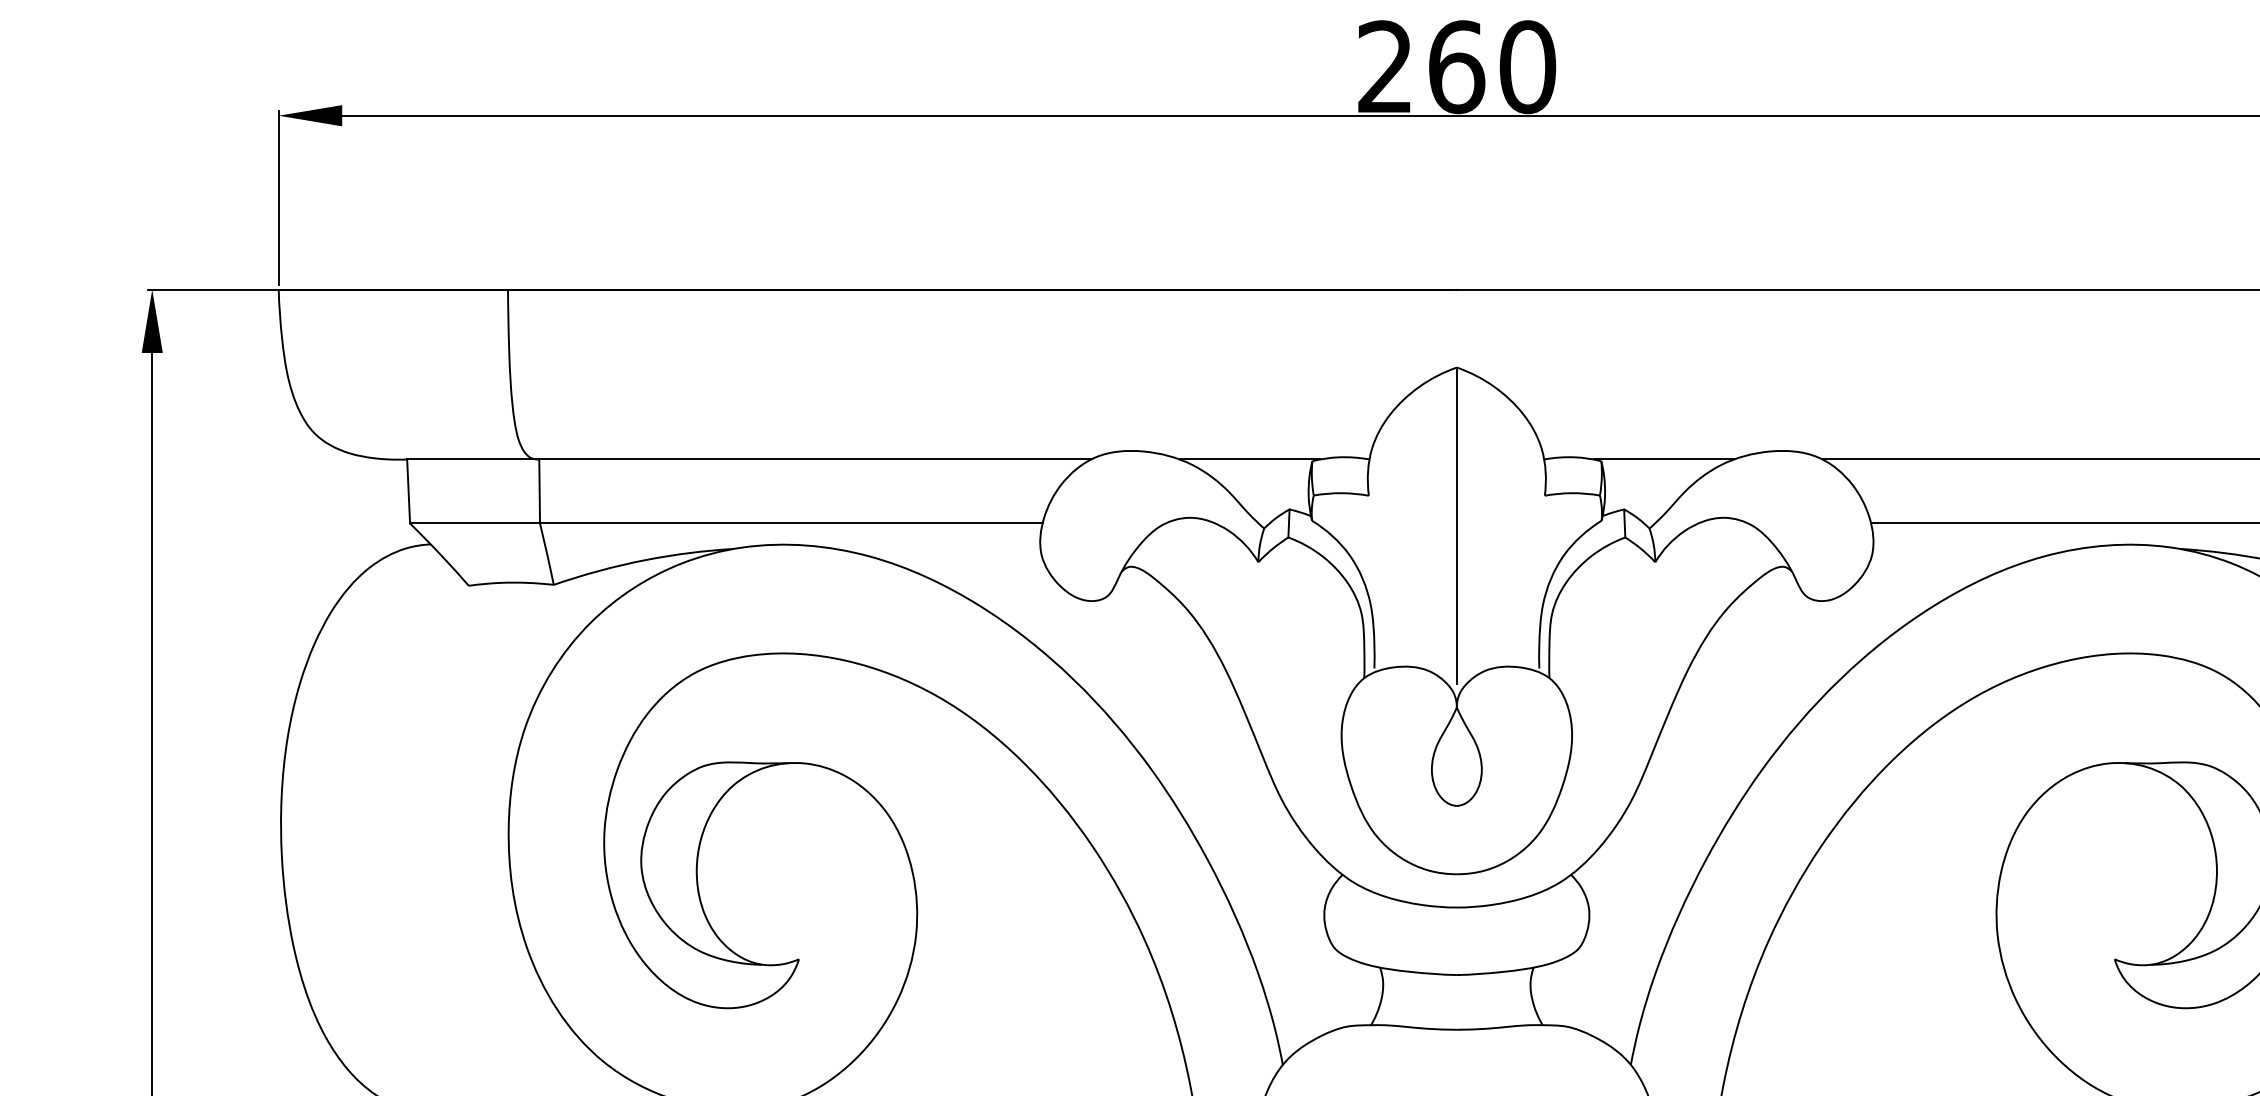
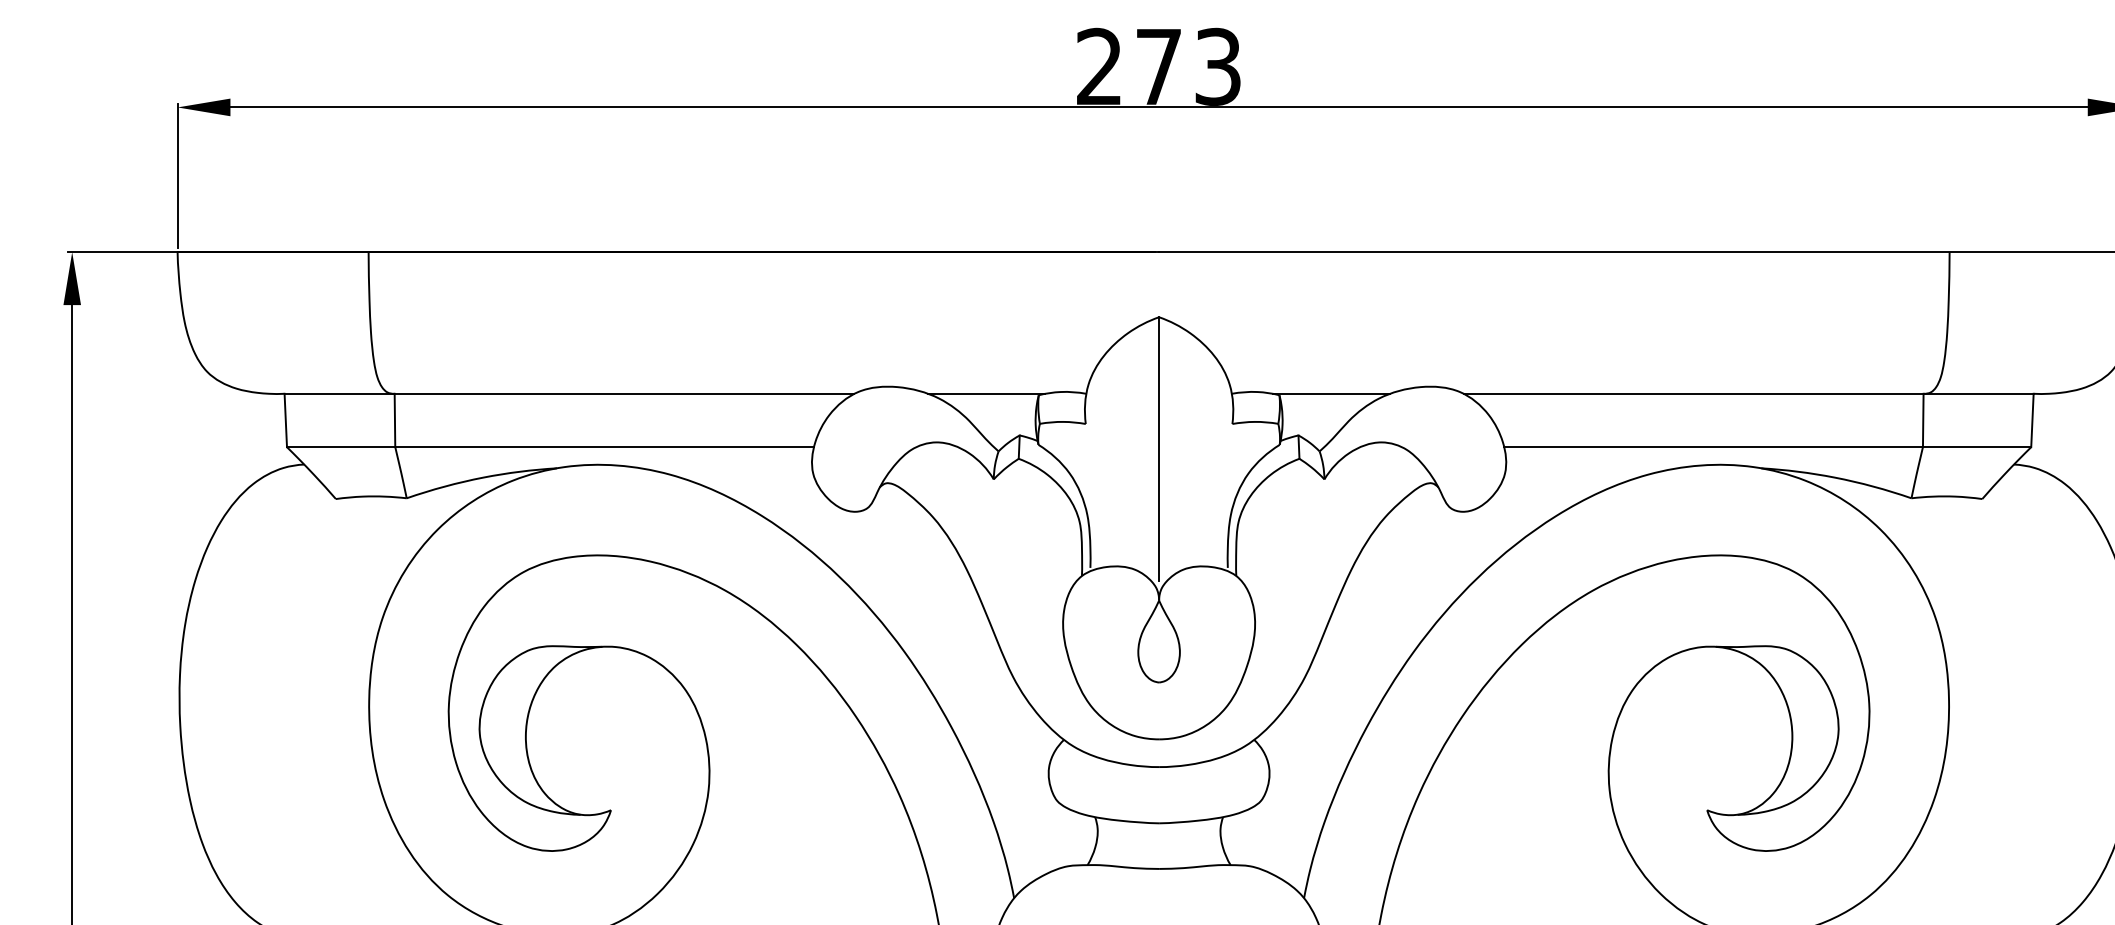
text: (1492, 66) -> (1188, 66), 260 -> 273

